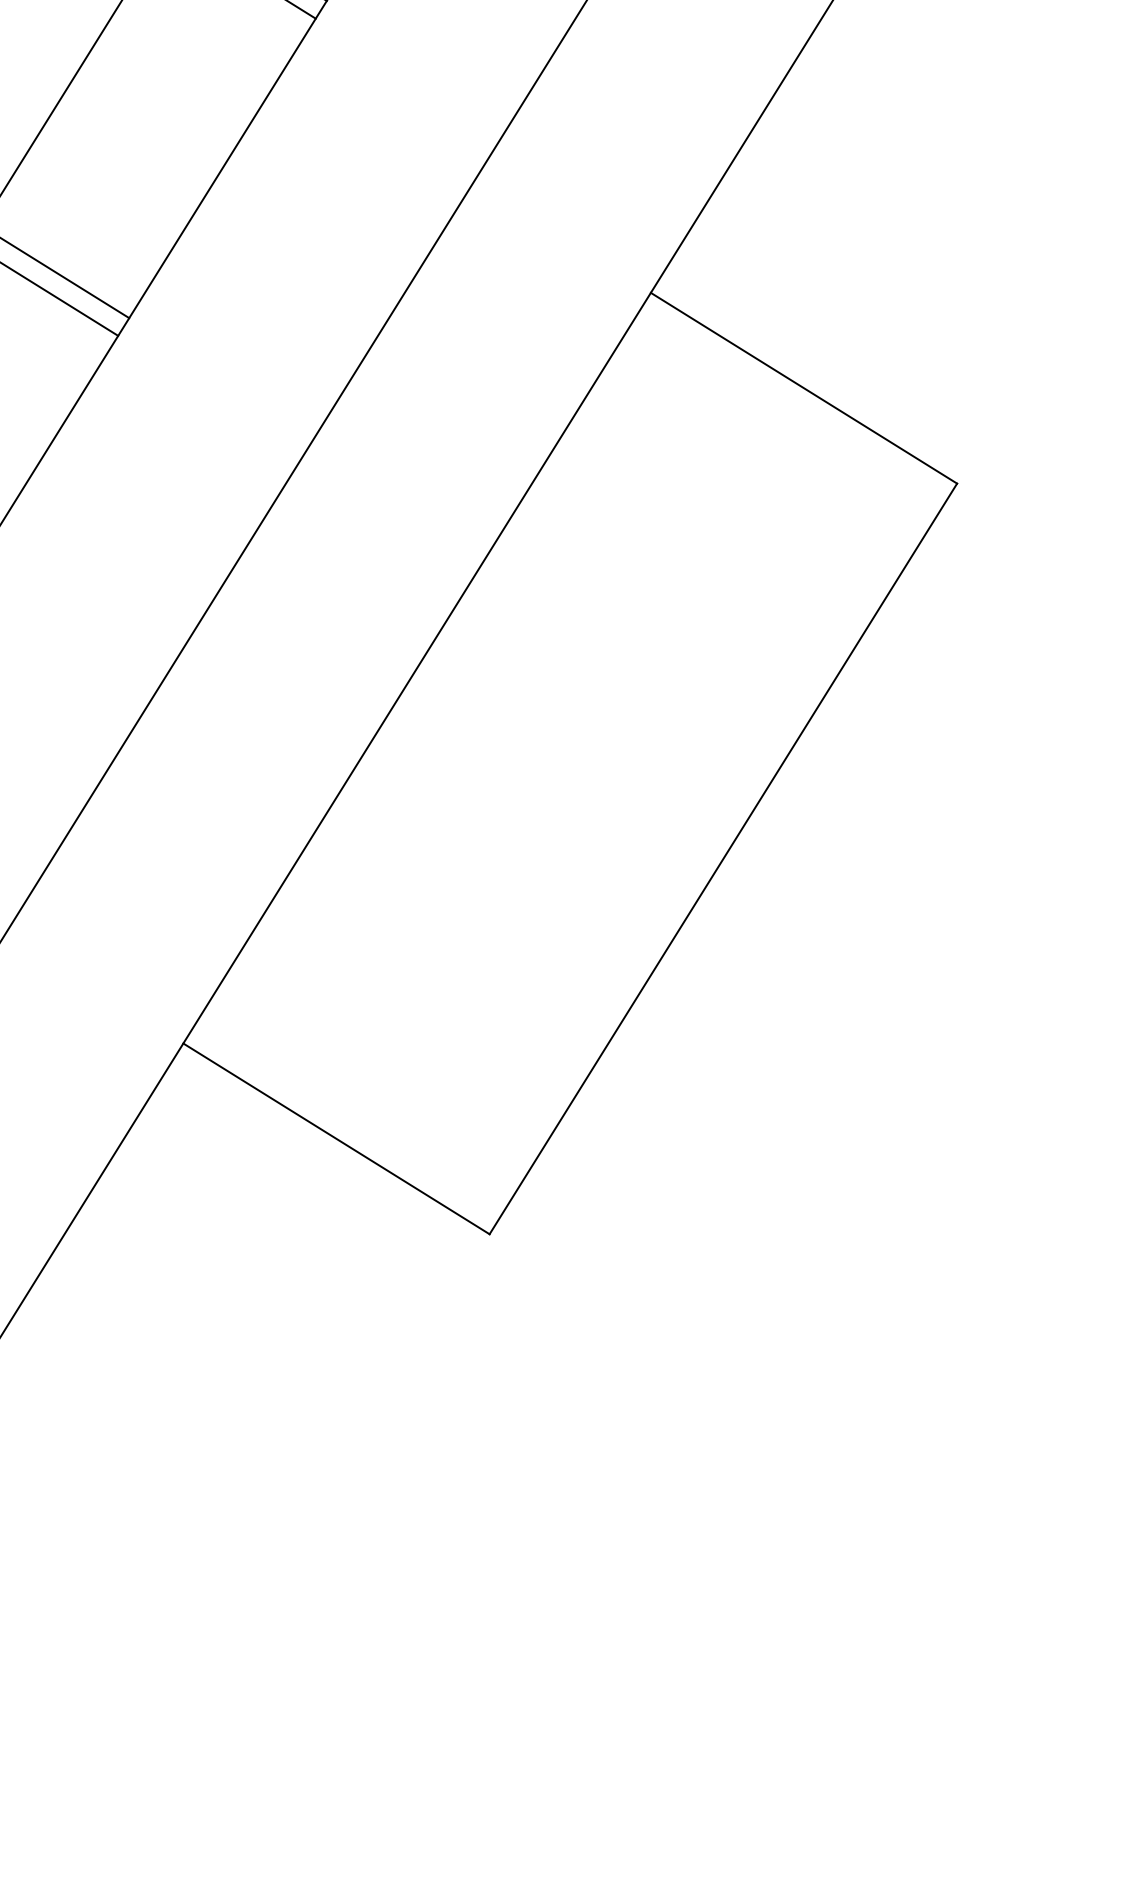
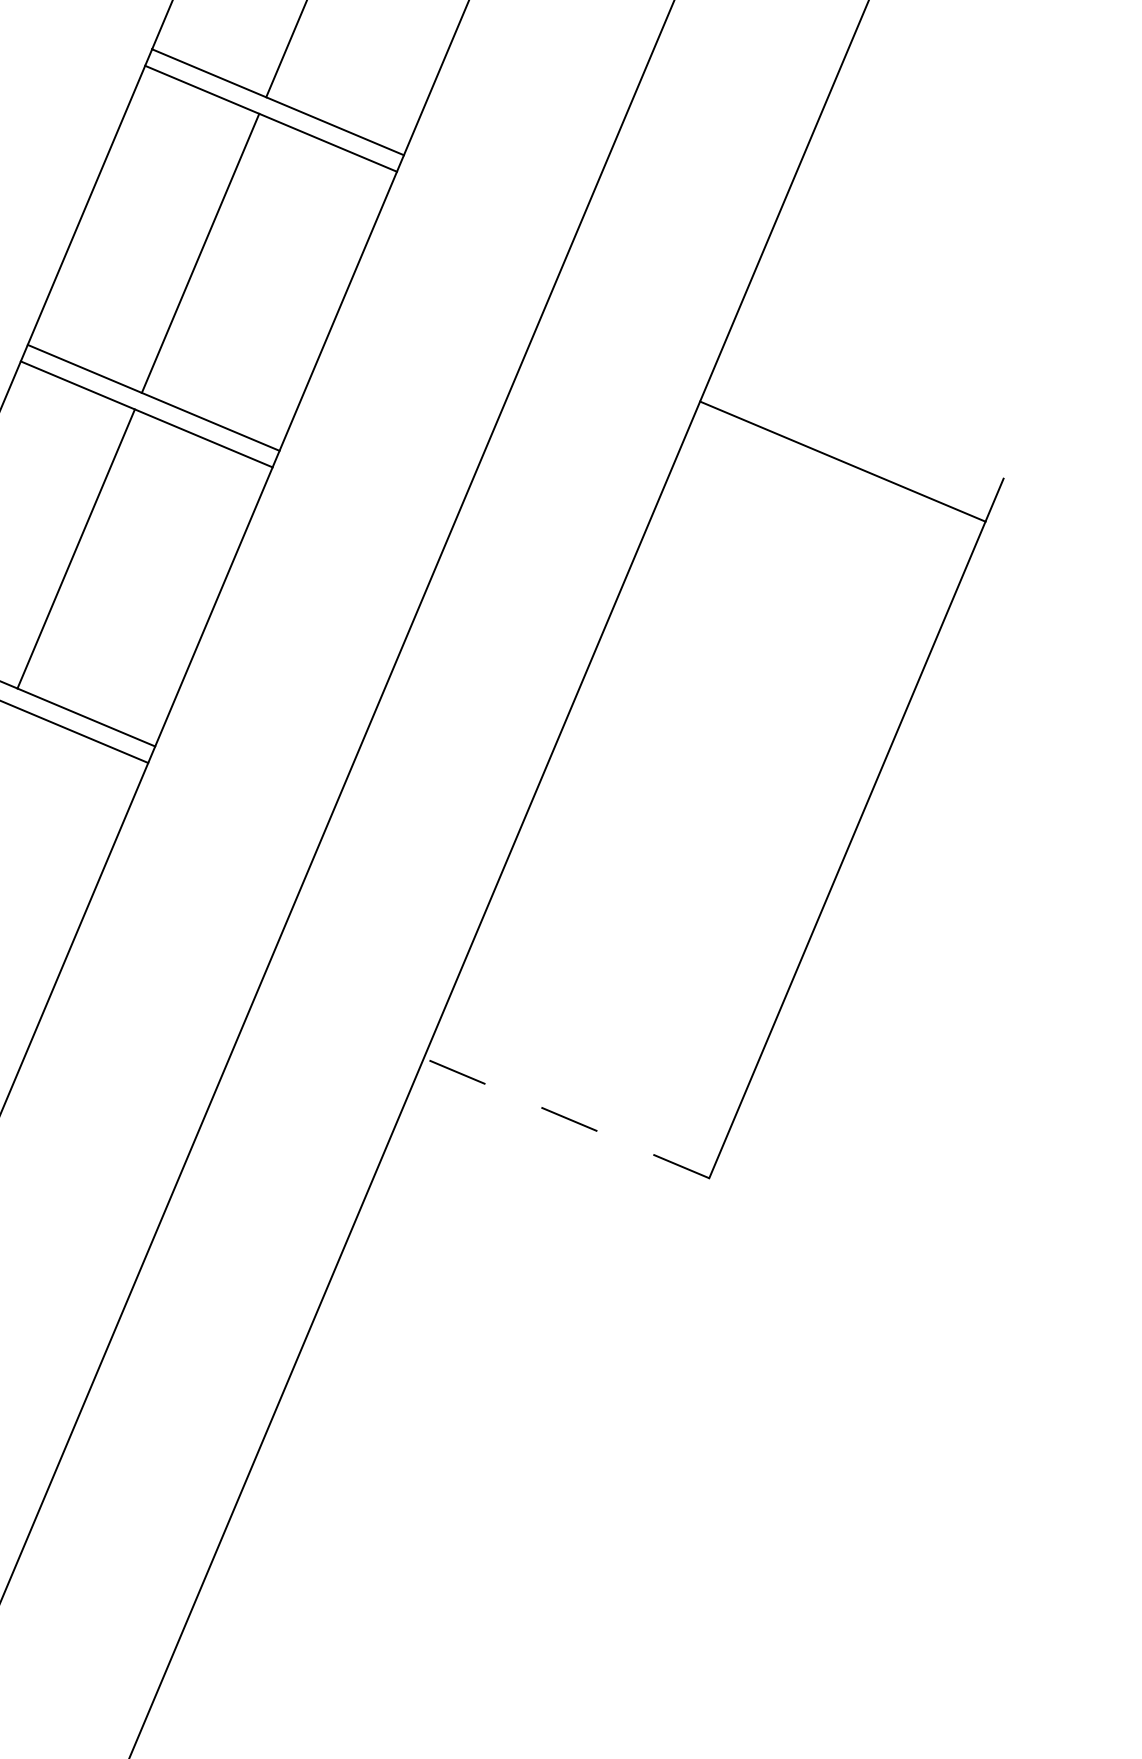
line: (803, 387) -> (842, 461), moved
line: (336, 1139) -> (566, 1118), solid -> dashed

